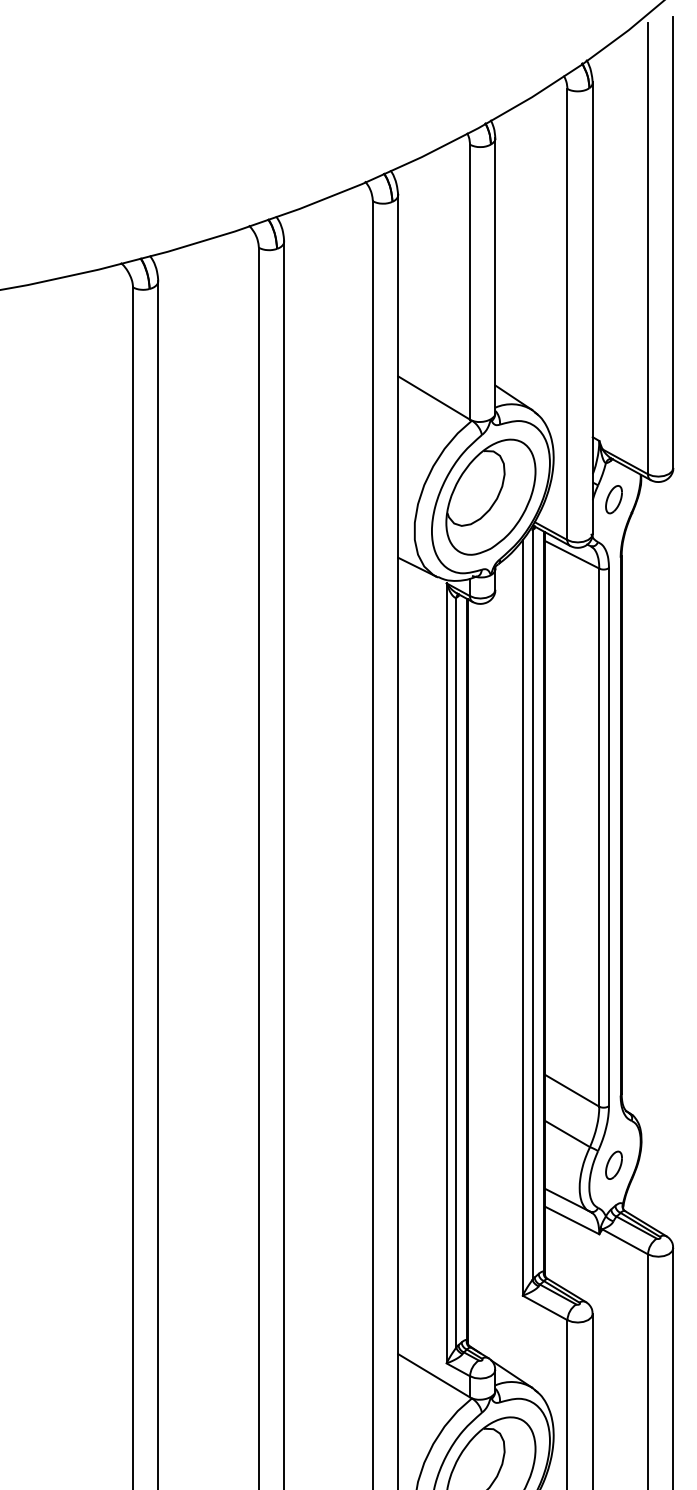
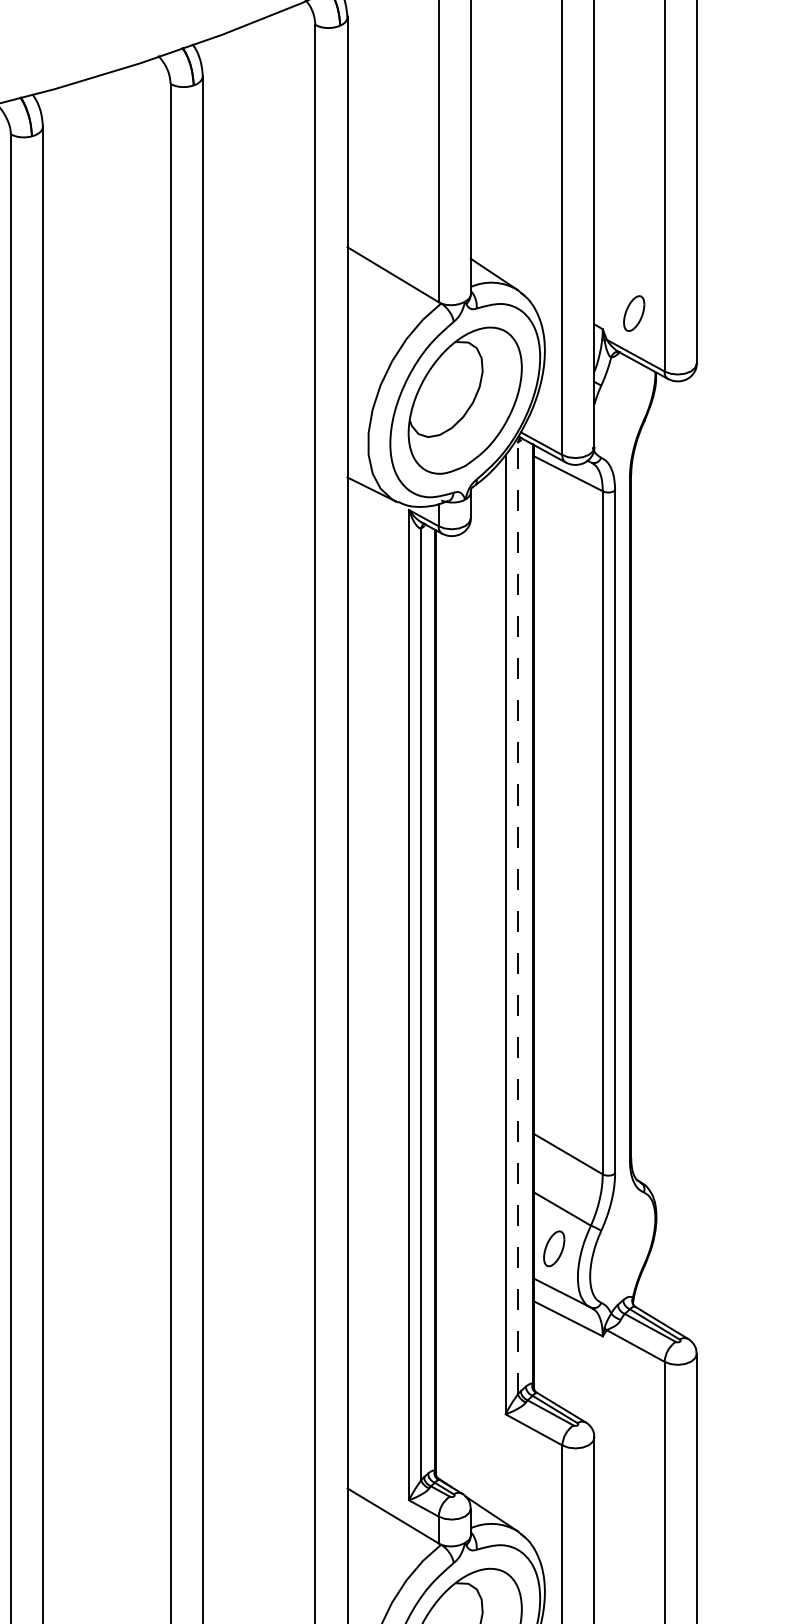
part: (613, 499) -> (633, 313), moved
line: (532, 904) -> (518, 917), solid -> dashed
part: (613, 1164) -> (553, 1247), moved

